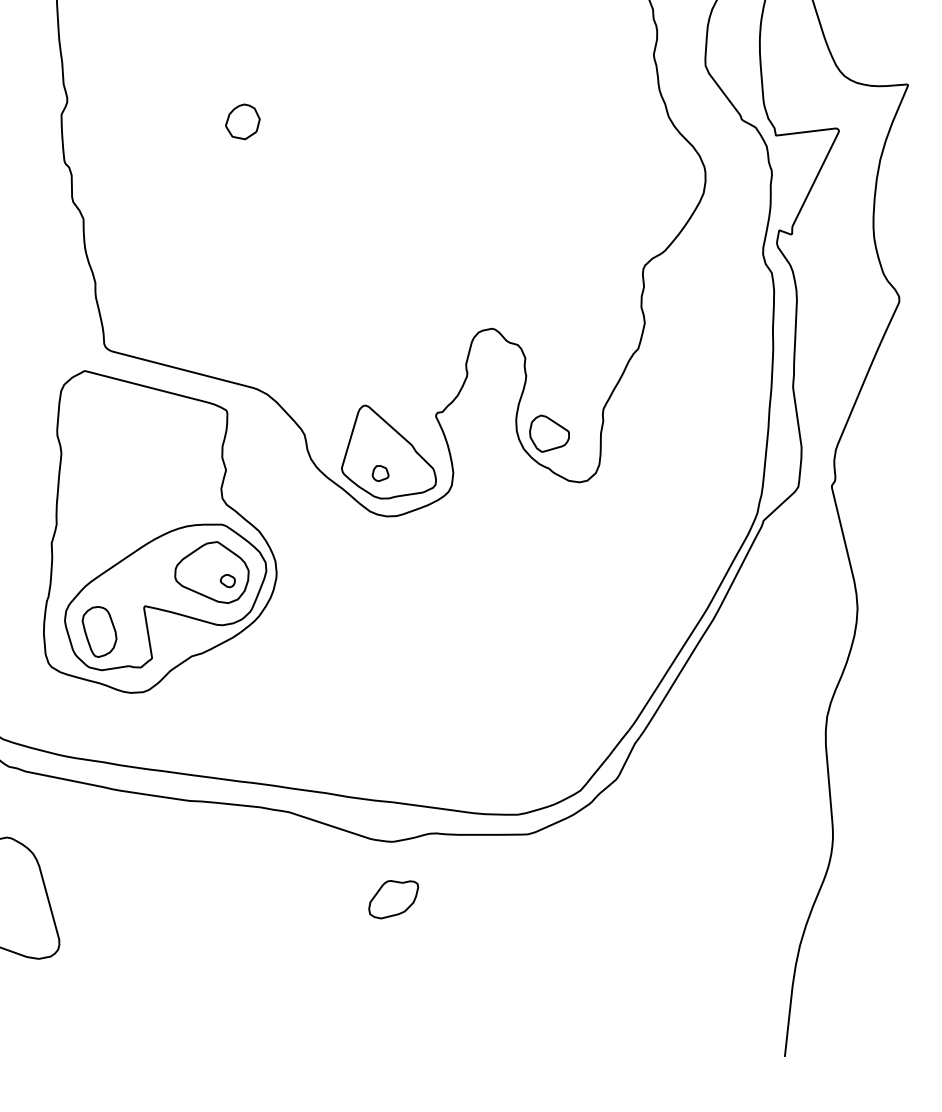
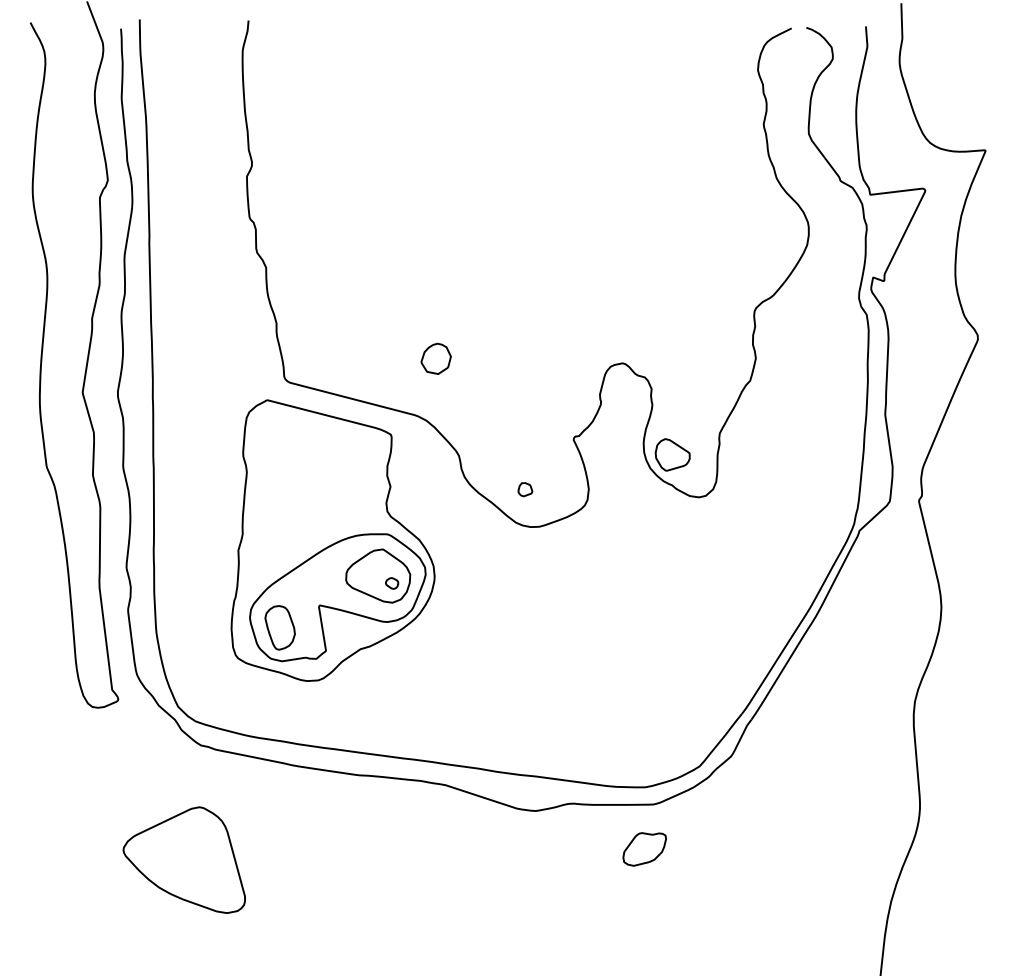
part: (242, 121) -> (435, 358), moved
part: (388, 451) -> (532, 470), removed
part: (393, 899) -> (644, 849), moved

